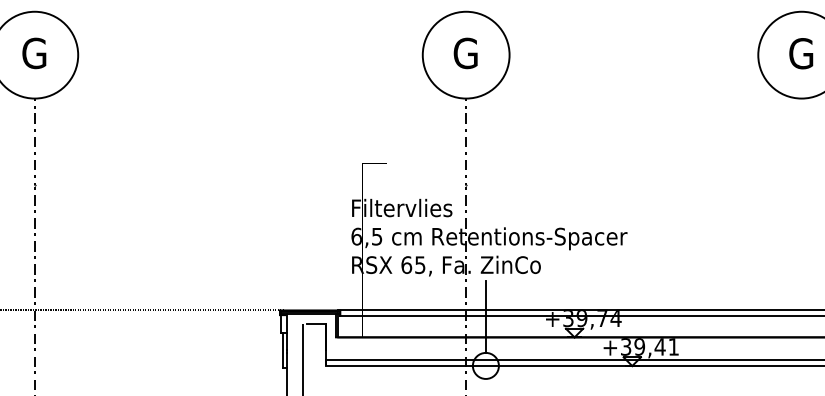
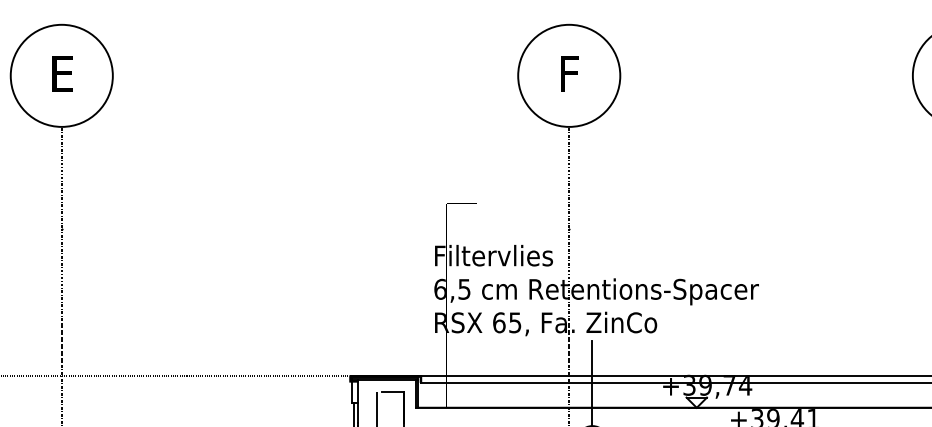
text: (34, 53) -> (61, 73), G -> E
text: (465, 53) -> (568, 73), G -> F

